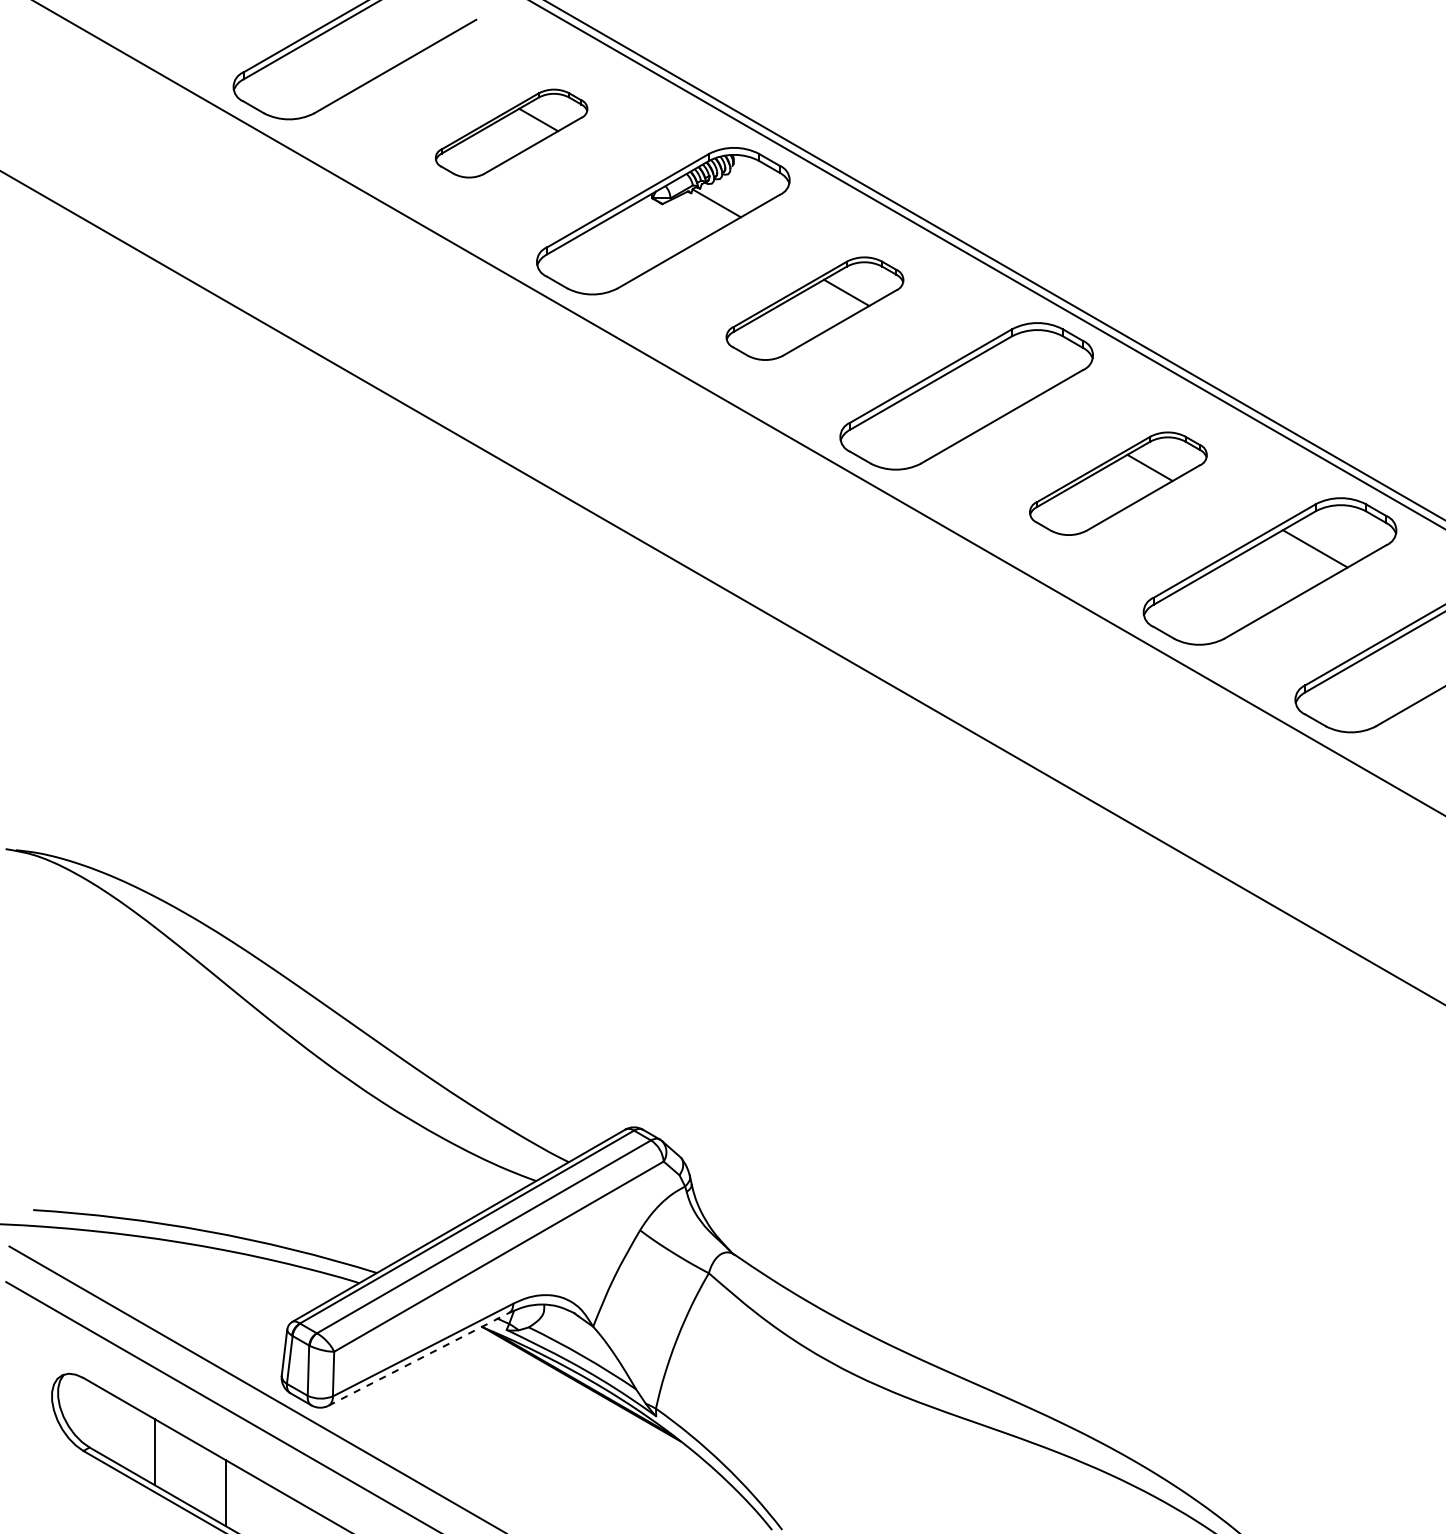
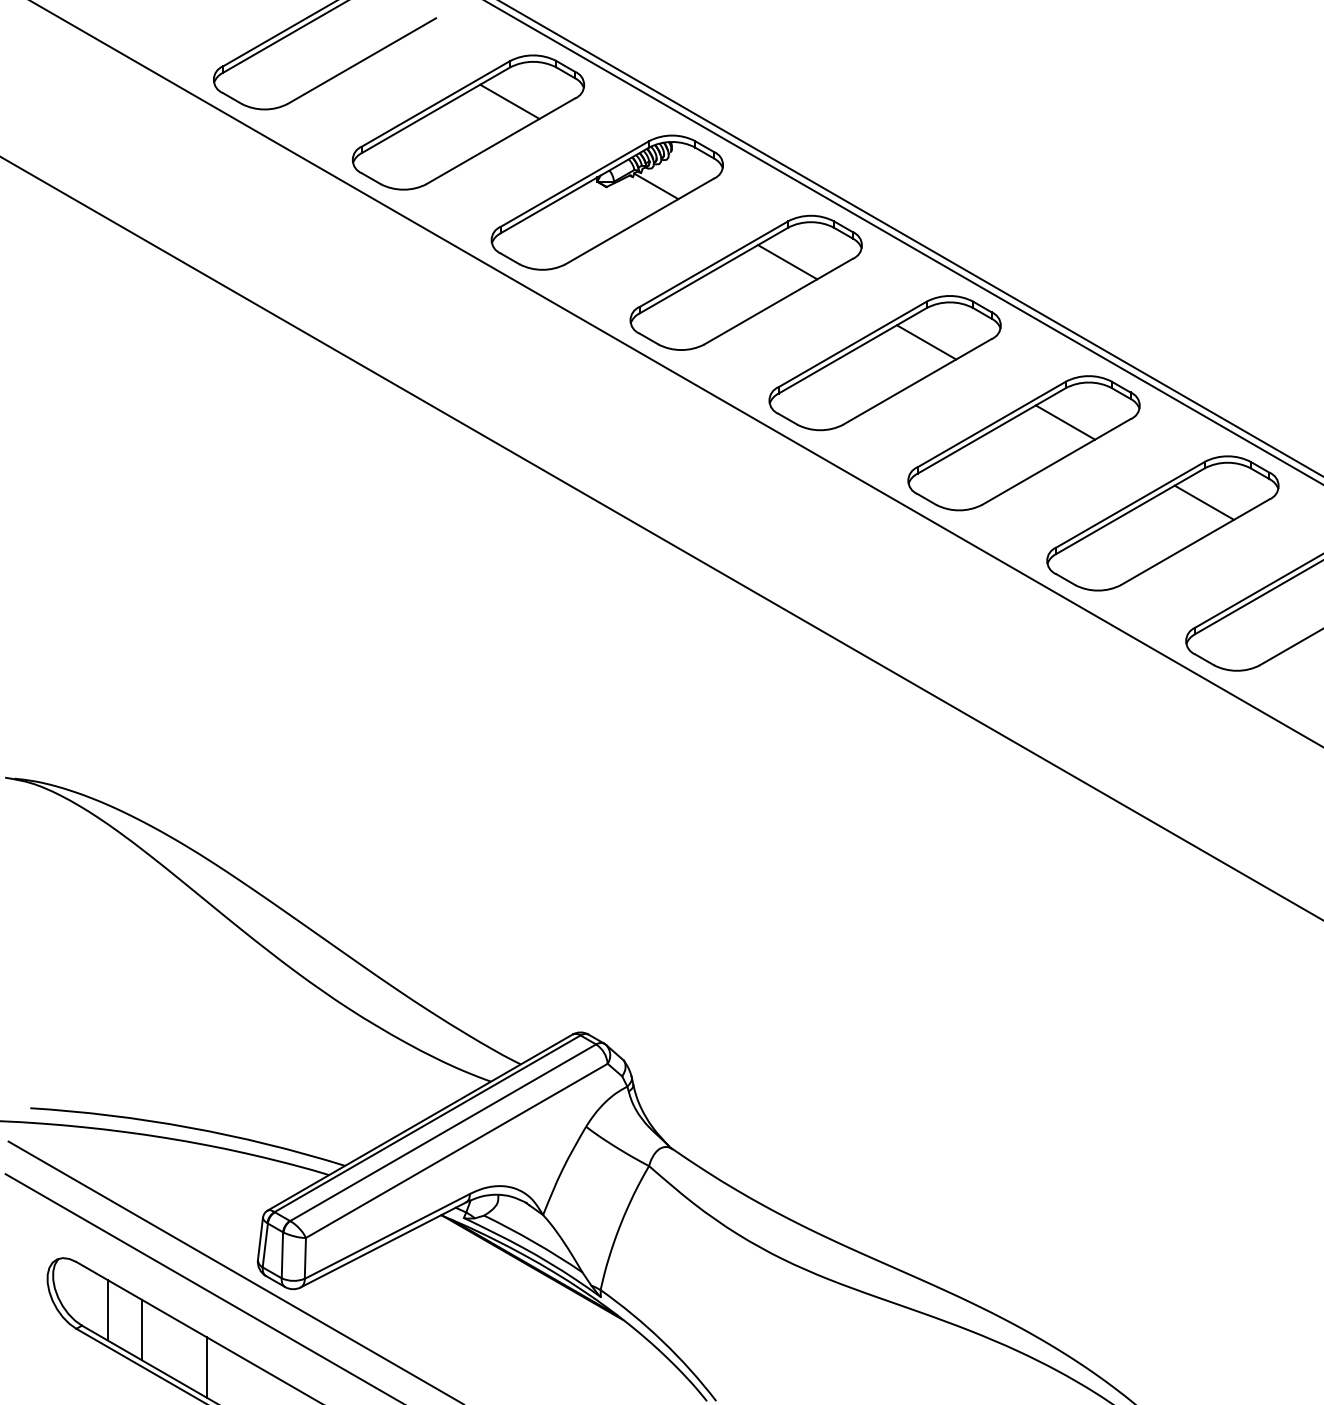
part: (511, 133) -> (468, 122), size x1.67
part: (814, 308) -> (745, 282), size x1.43
line: (1011, 373) -> (926, 342), added
part: (1118, 483) -> (1024, 442), size x1.43
line: (419, 1359) -> (384, 1245), dashed -> solid
line: (117, 1430) -> (107, 1310), added

